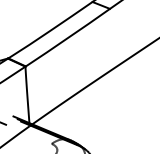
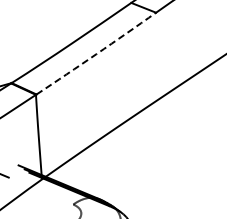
arc: (68, 38) -> (96, 54), solid -> dashed

